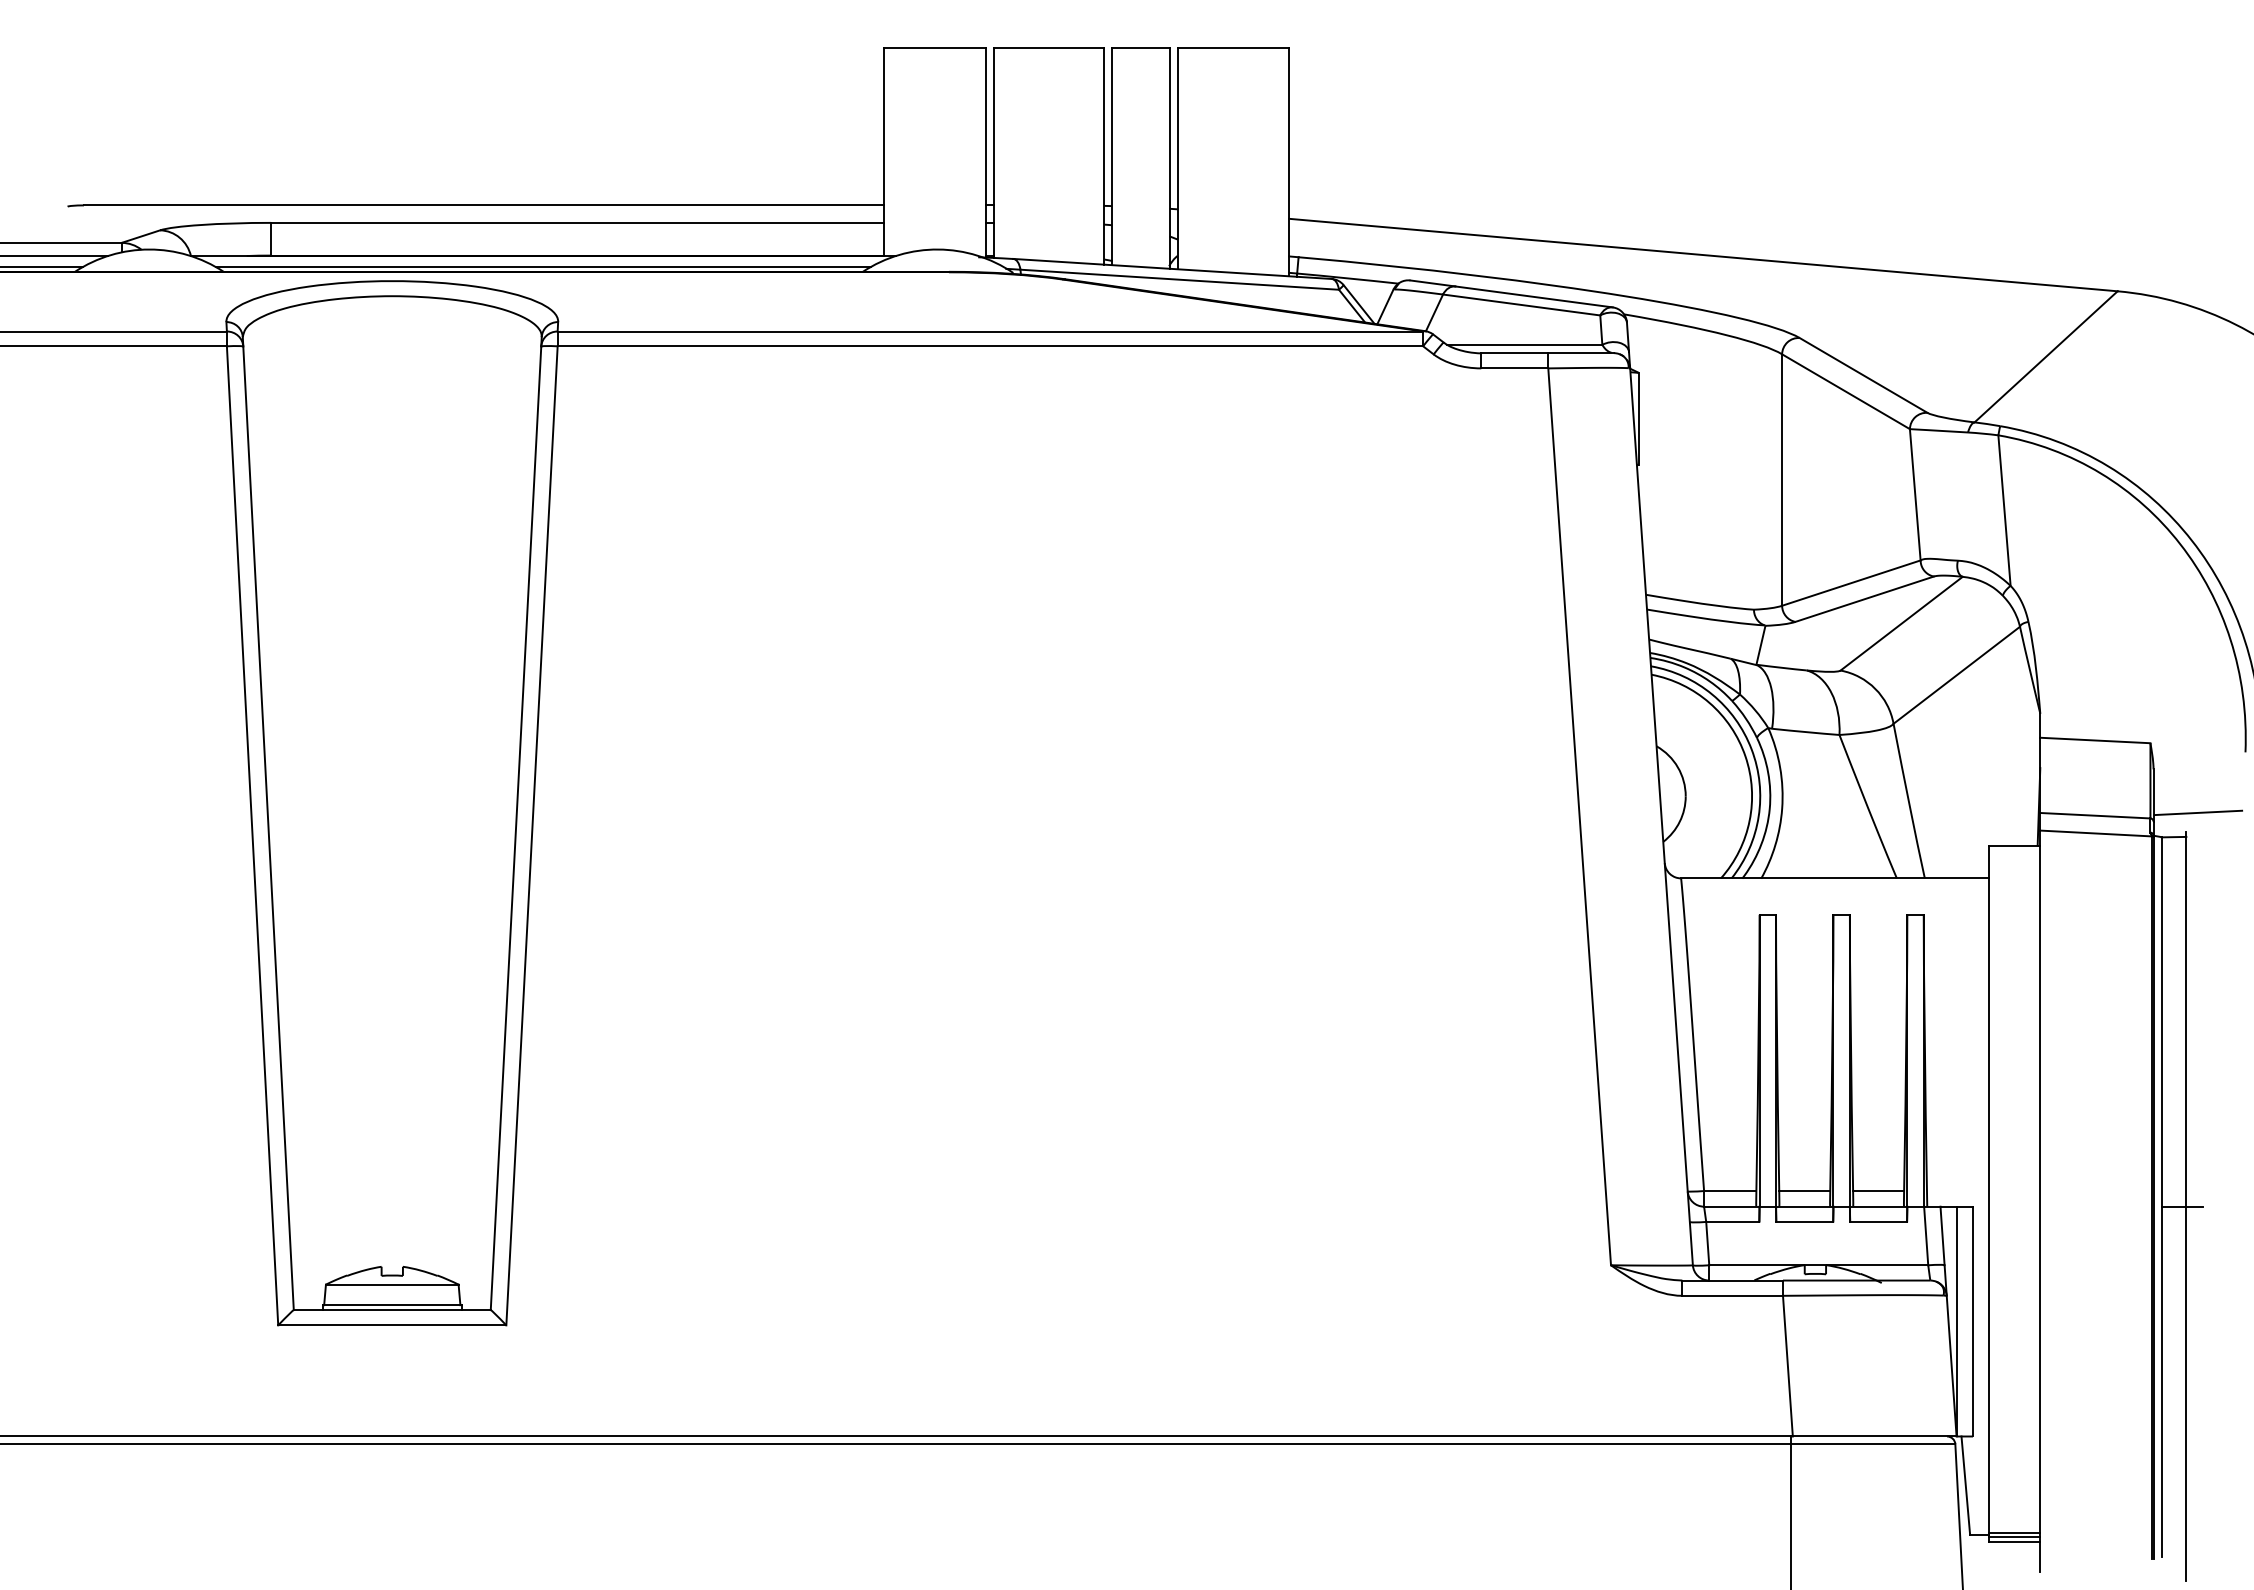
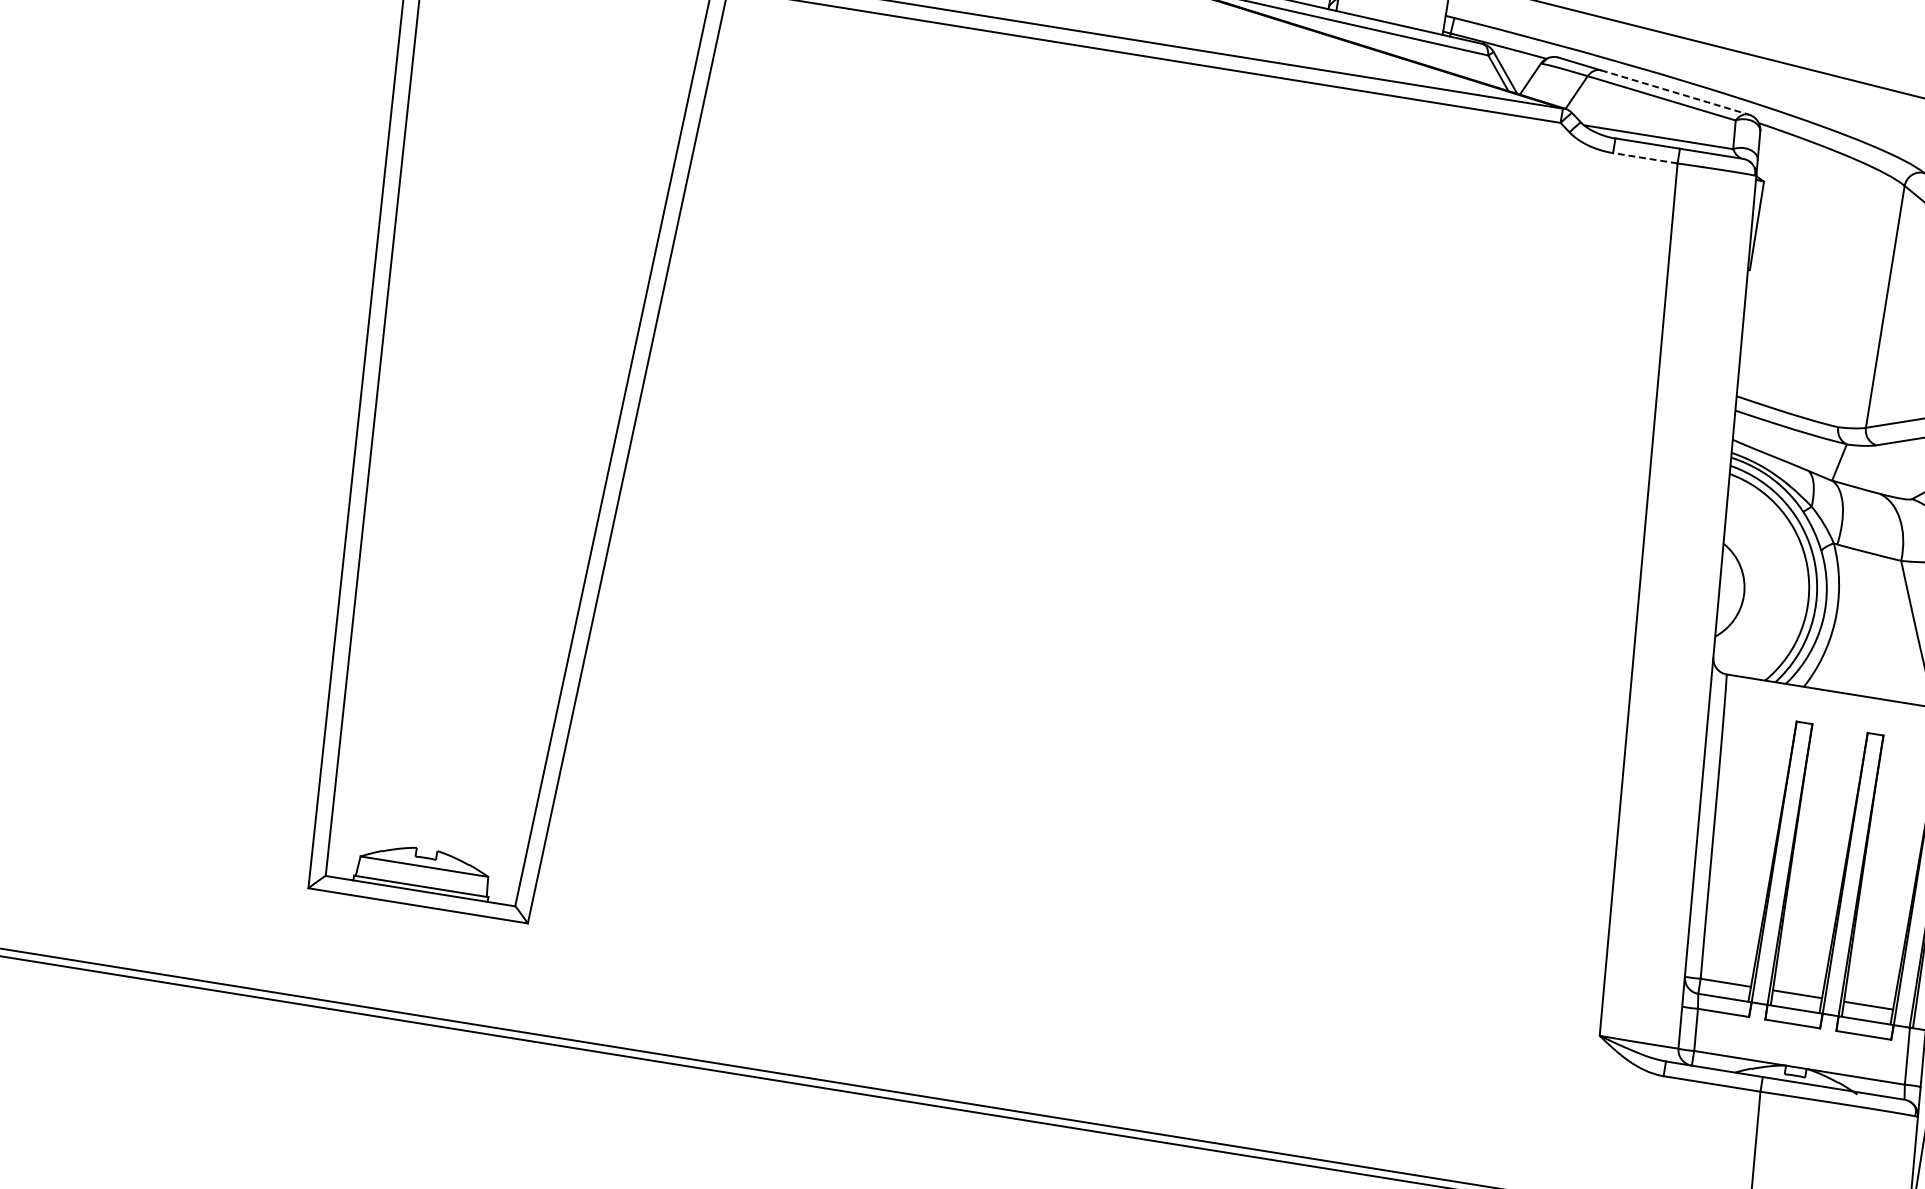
line: (1534, 297) -> (1675, 93), solid -> dashed
line: (1514, 368) -> (1645, 158), solid -> dashed

